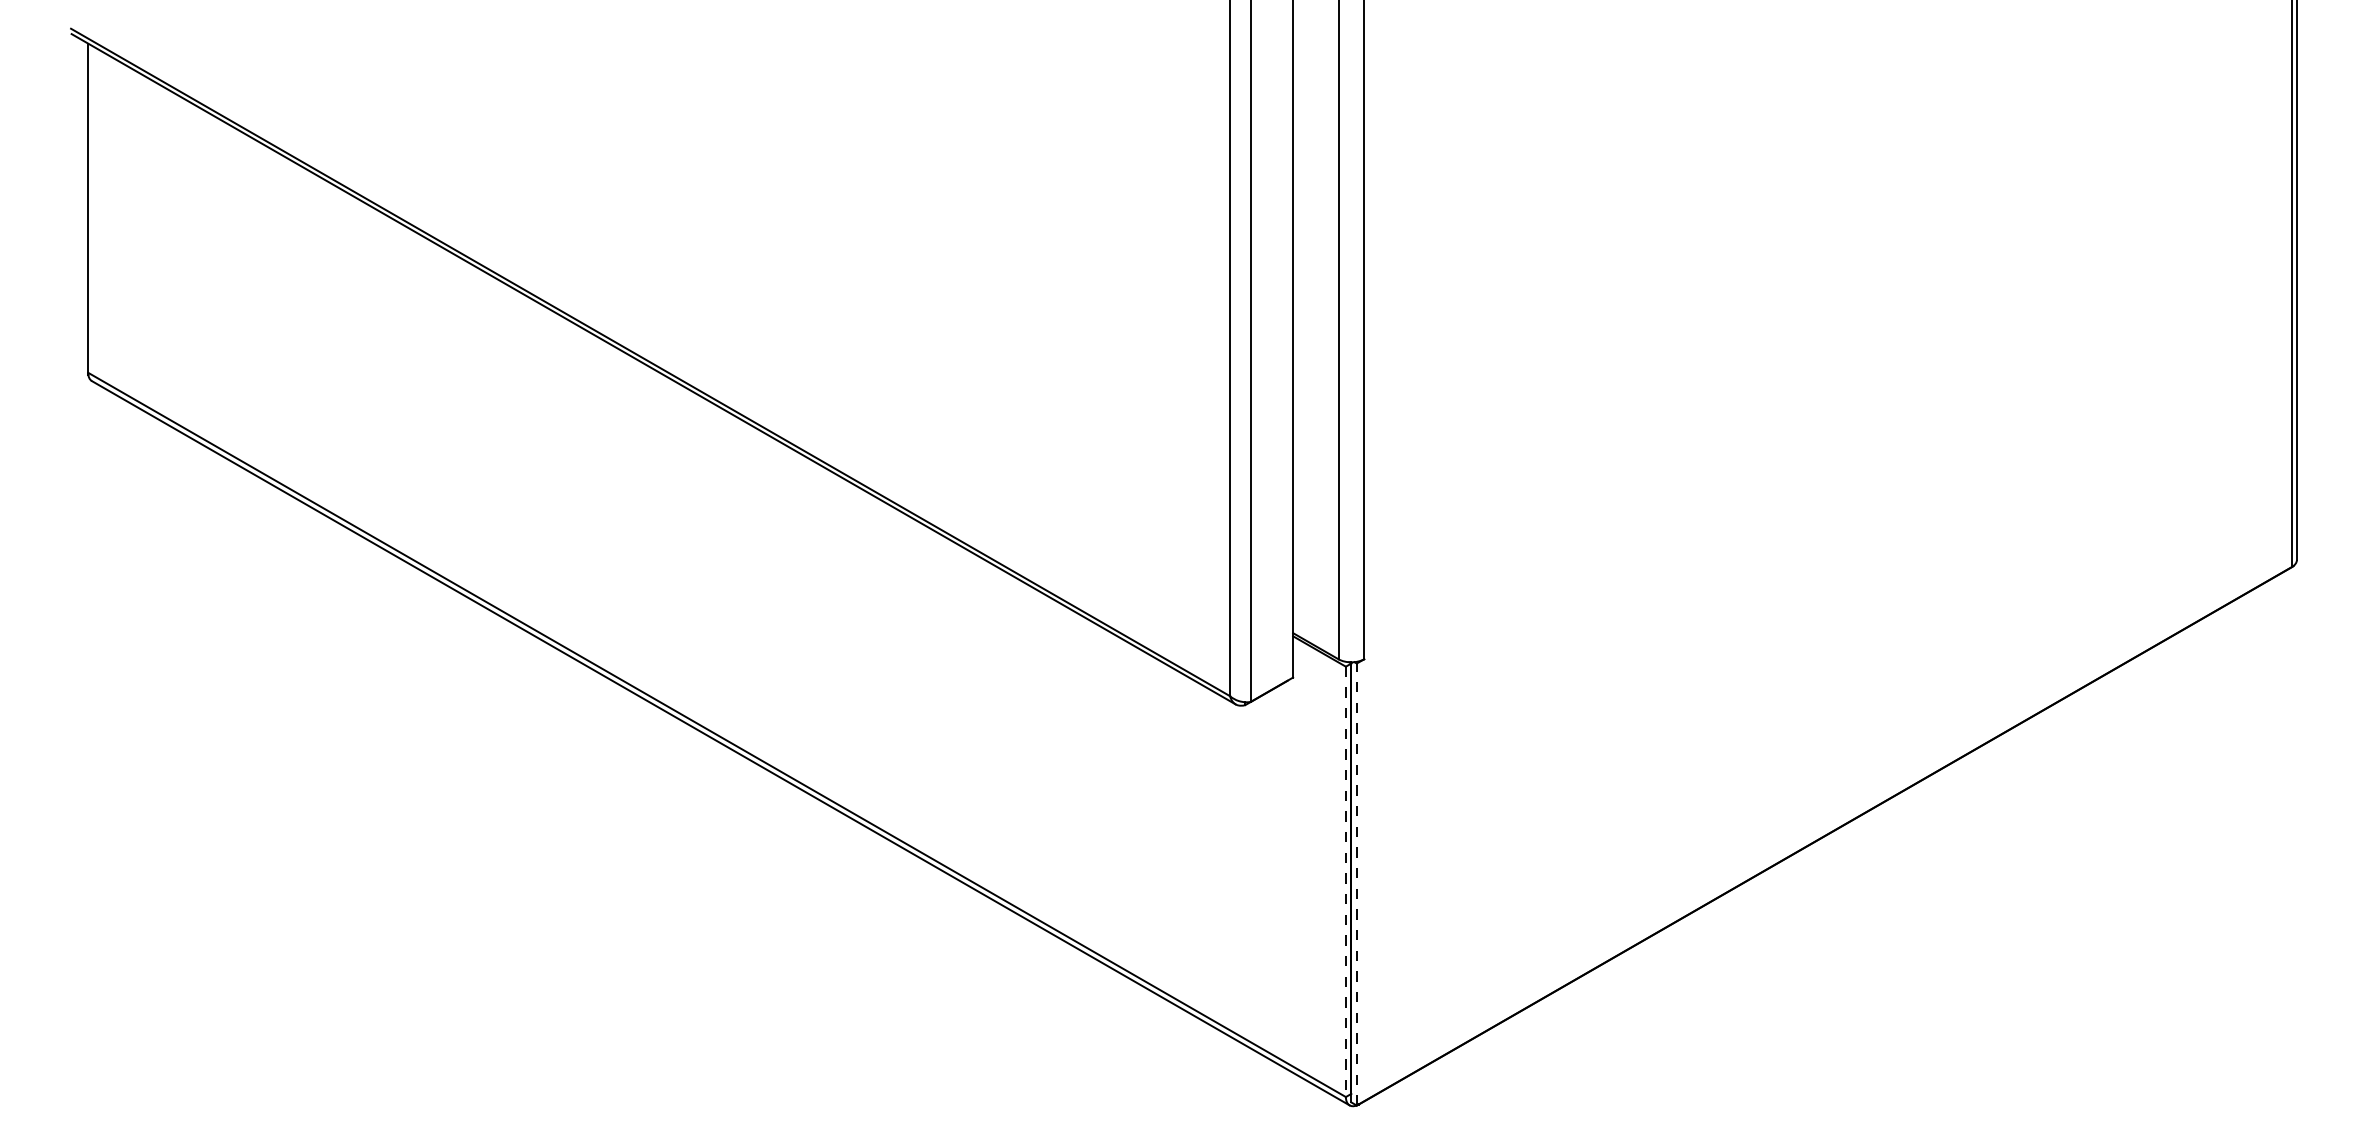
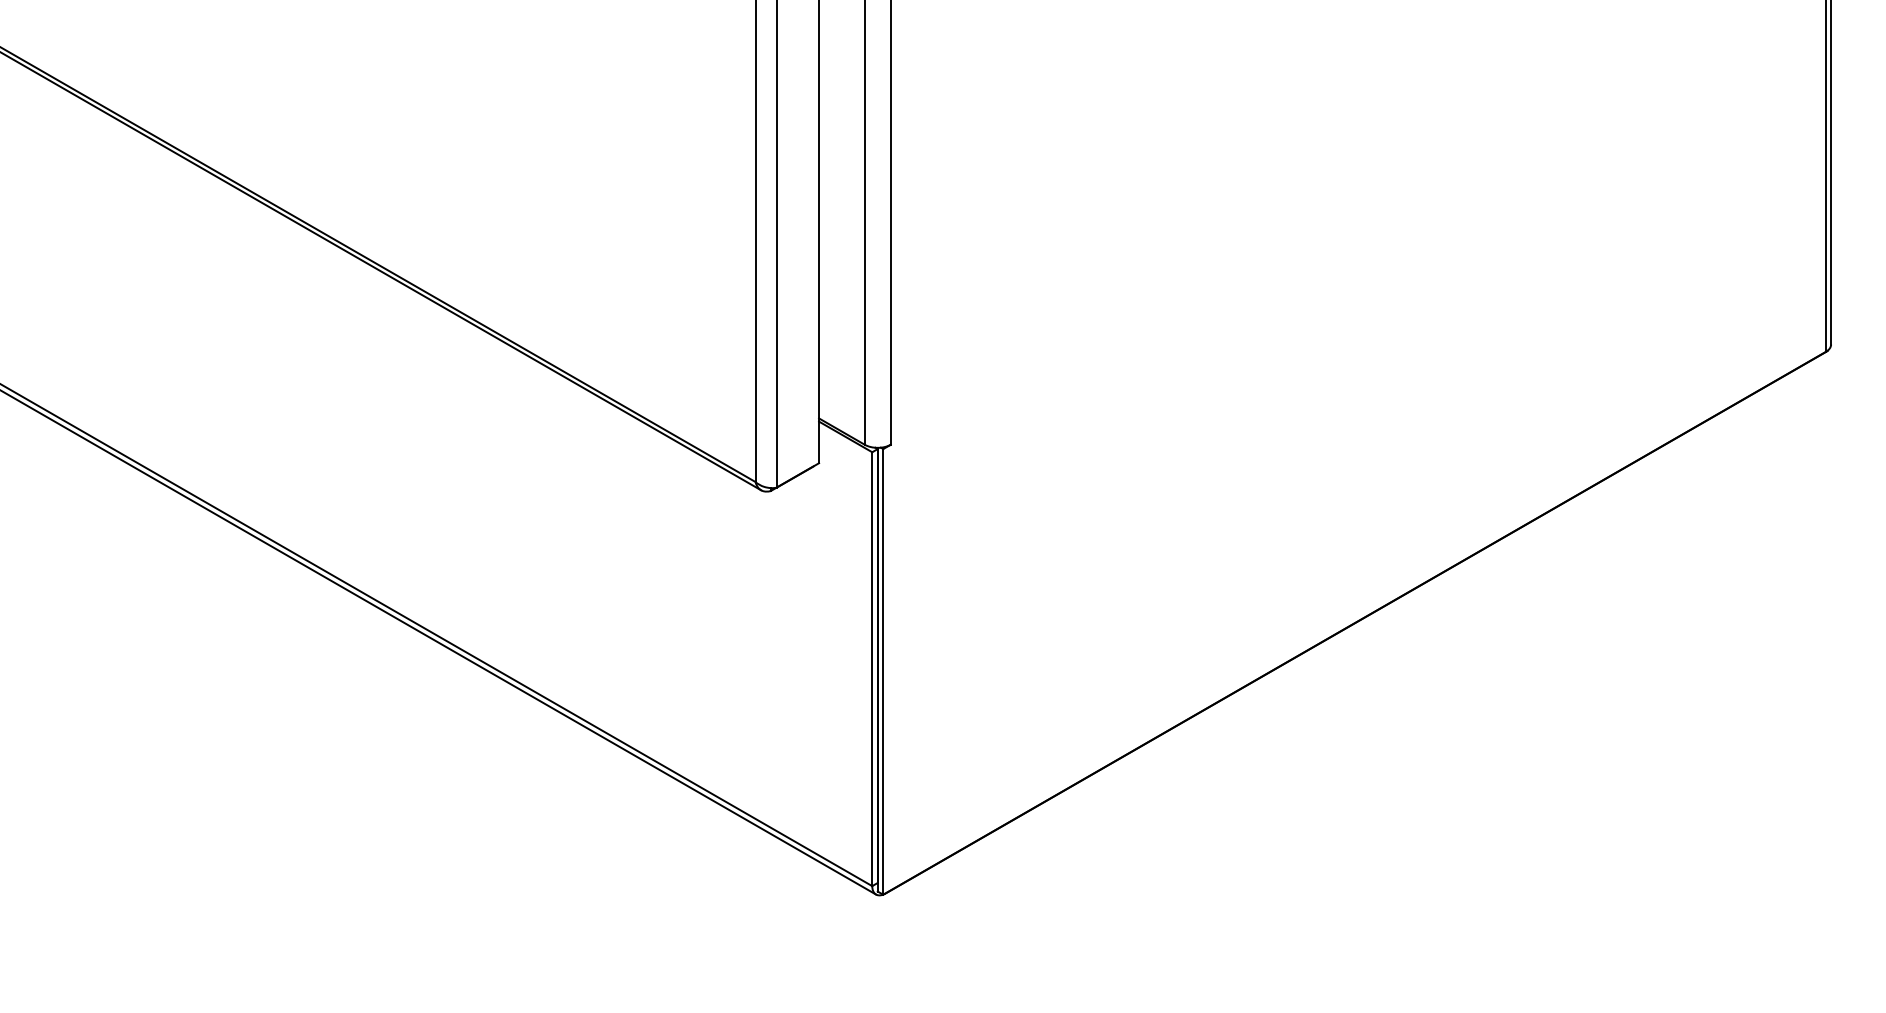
line: (1345, 882) -> (871, 669), dashed -> solid
line: (1356, 884) -> (882, 671), dashed -> solid

